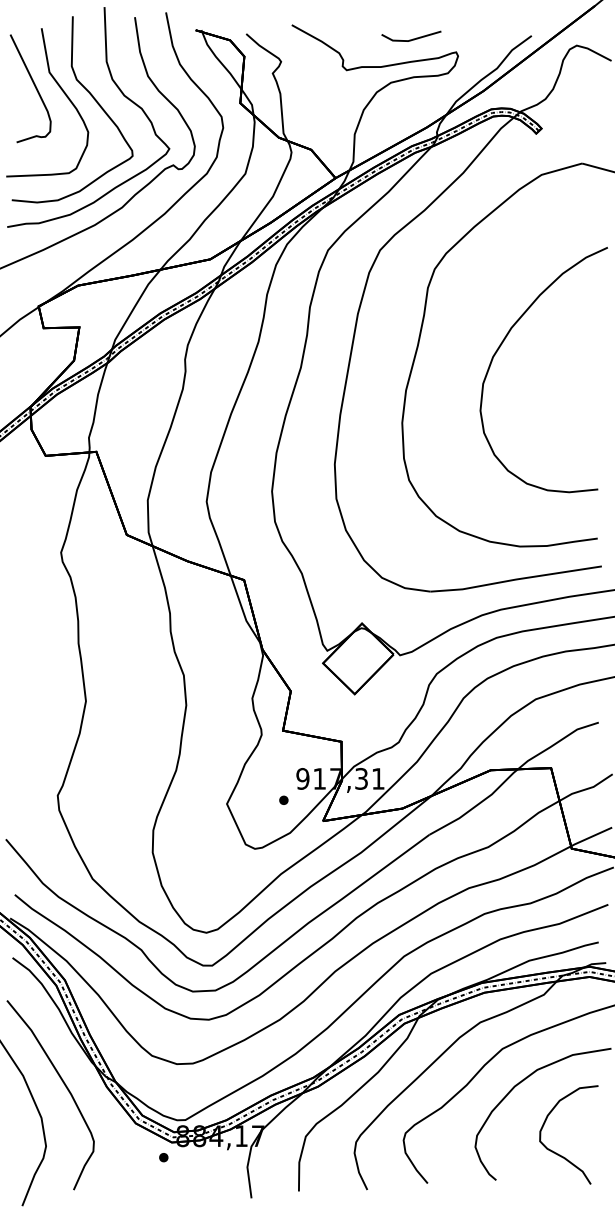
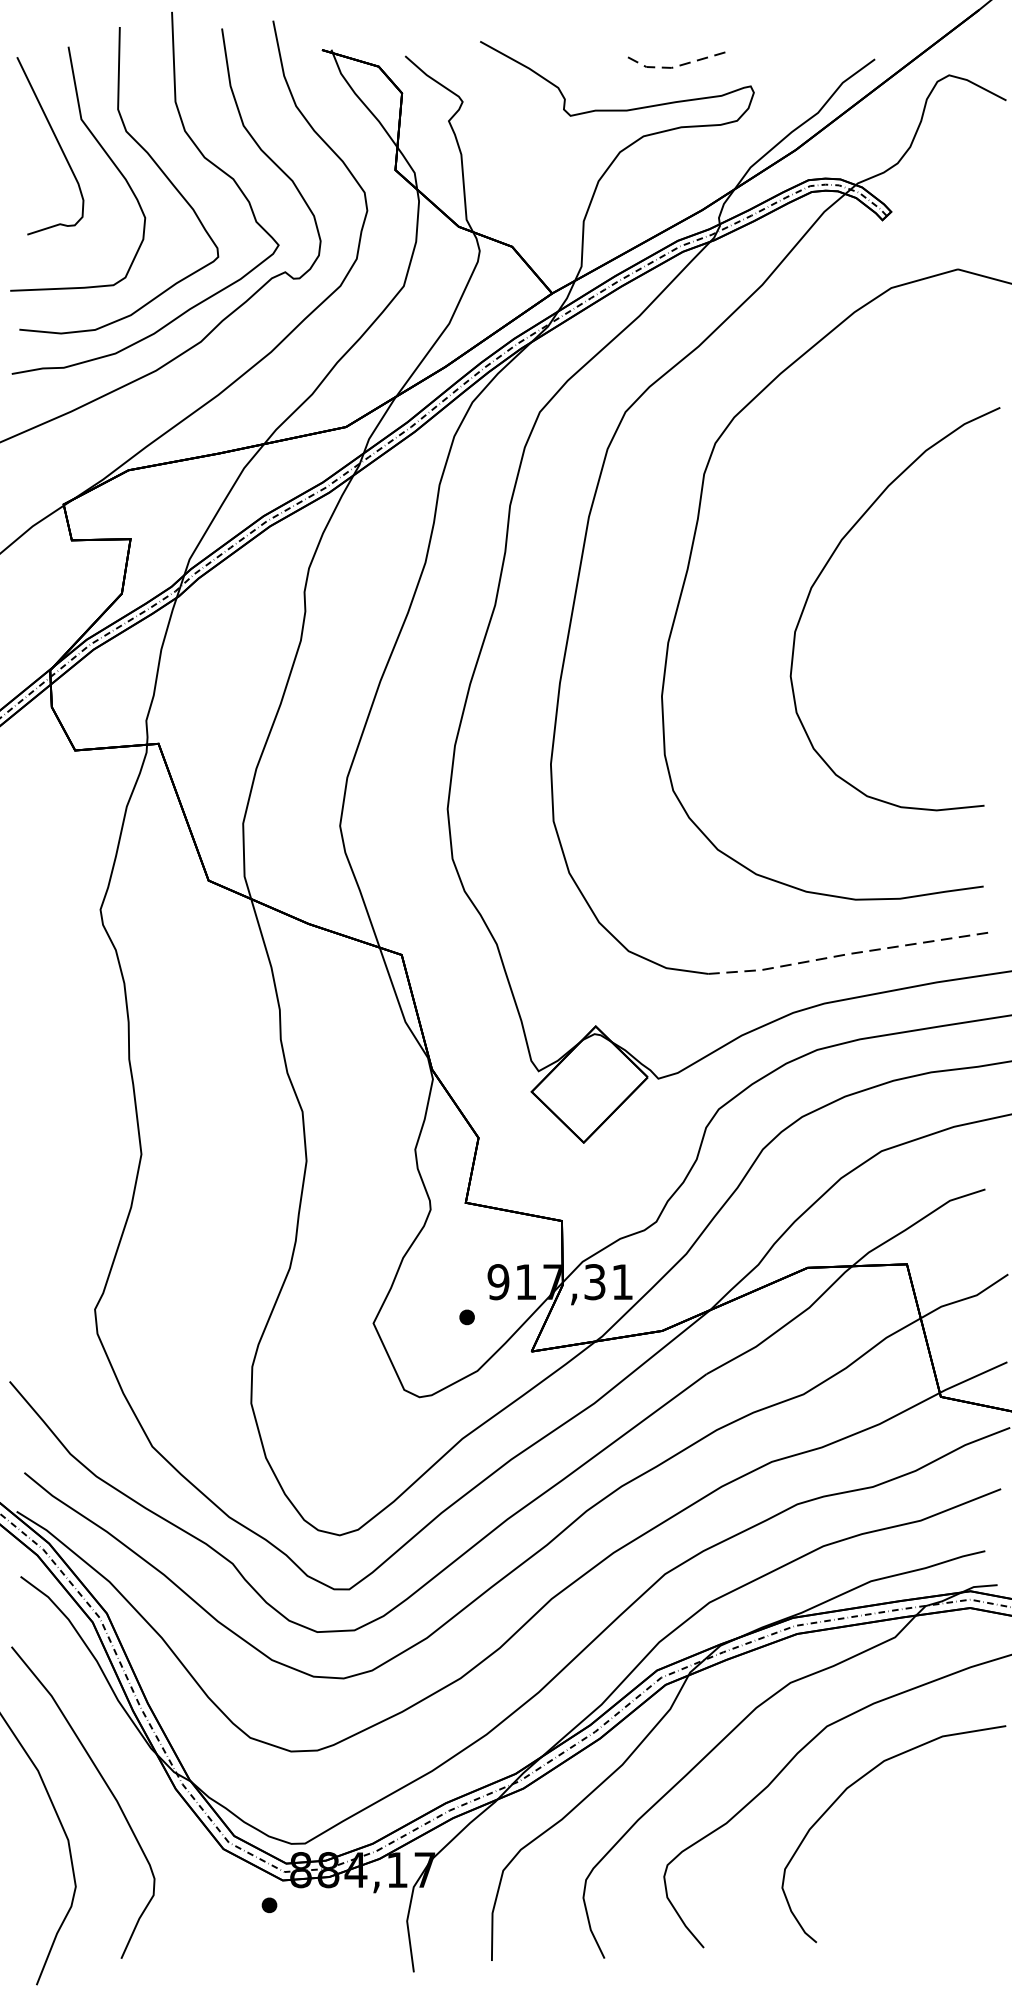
line: (410, 40) -> (675, 66), solid -> dashed
line: (515, 579) -> (848, 953), solid -> dashed
curve: (558, 1153) -> (919, 1898), removed

